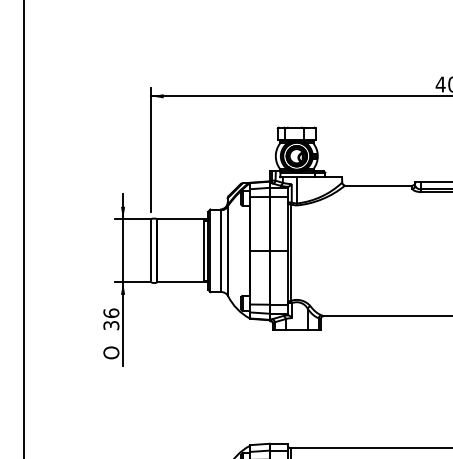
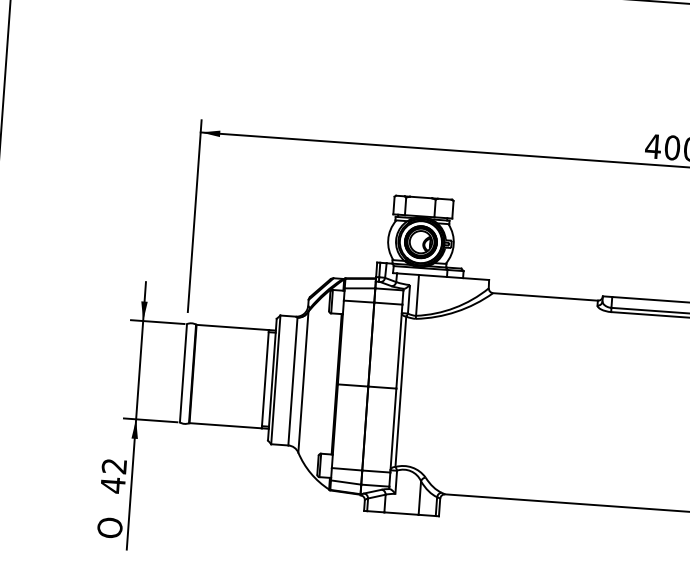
text: (111, 319) -> (113, 475), 36 -> 42

